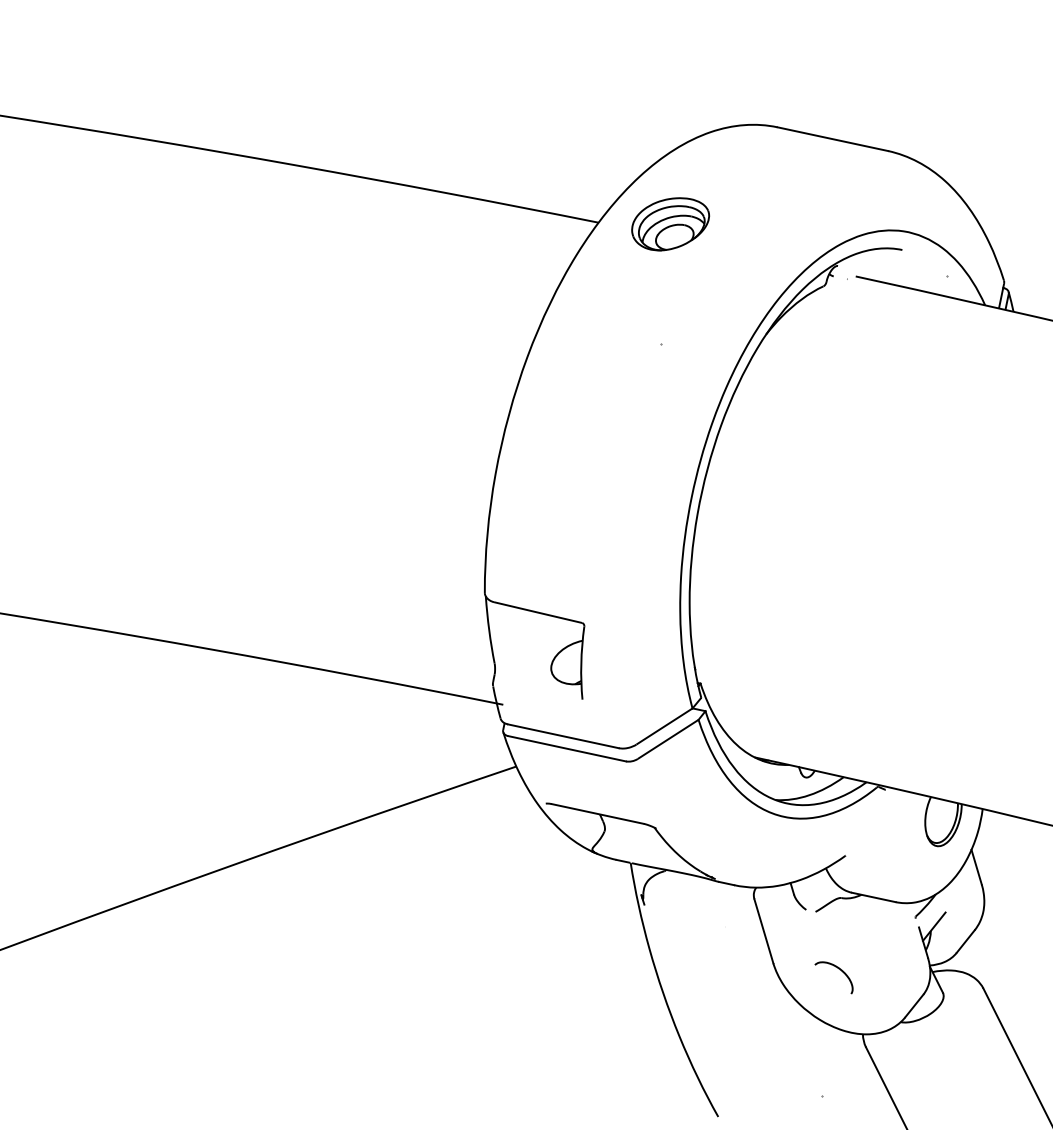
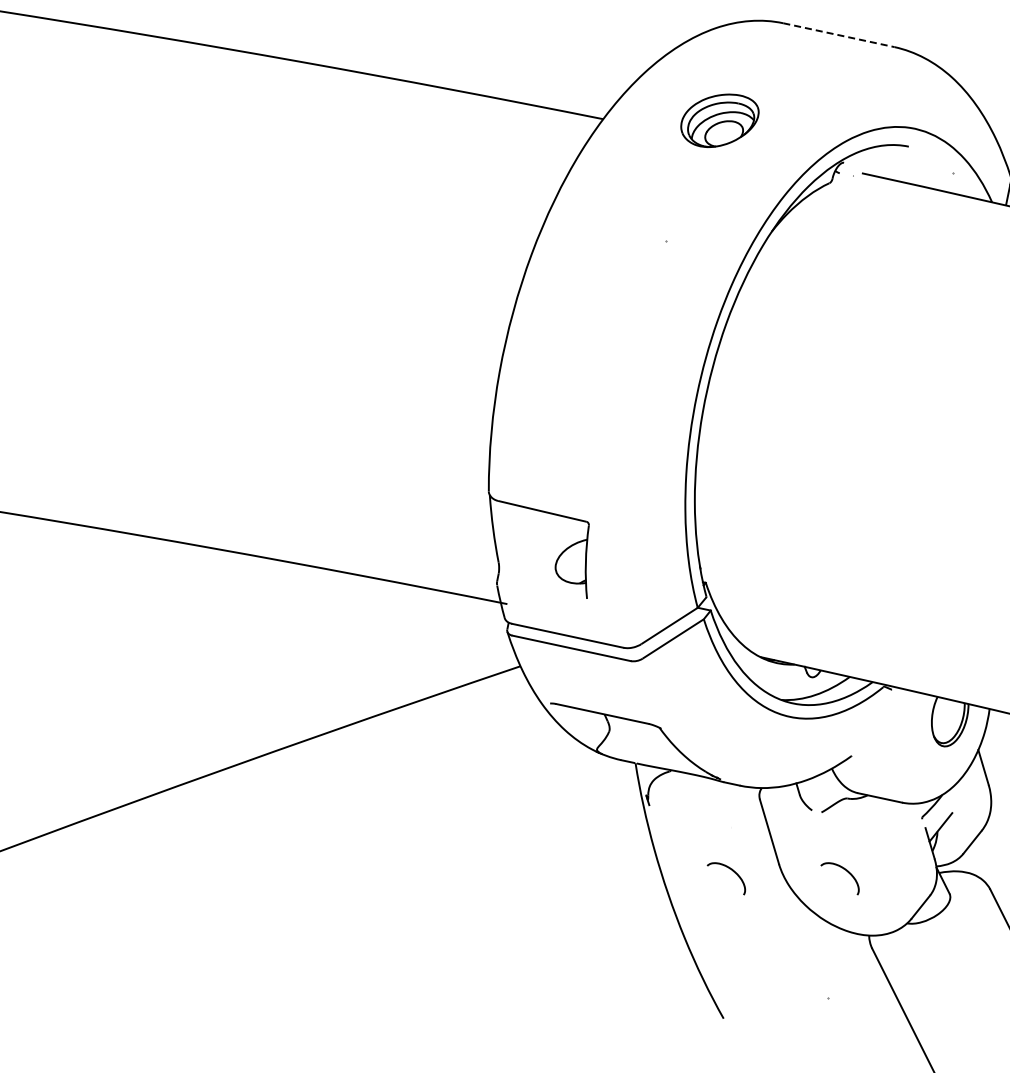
line: (832, 139) -> (838, 35), solid -> dashed
part: (670, 224) -> (719, 121), moved
curve: (725, 969) -> (730, 870), added

